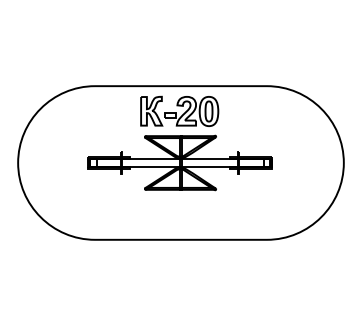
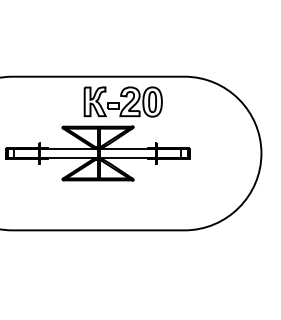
part: (179, 110) -> (123, 101), moved

